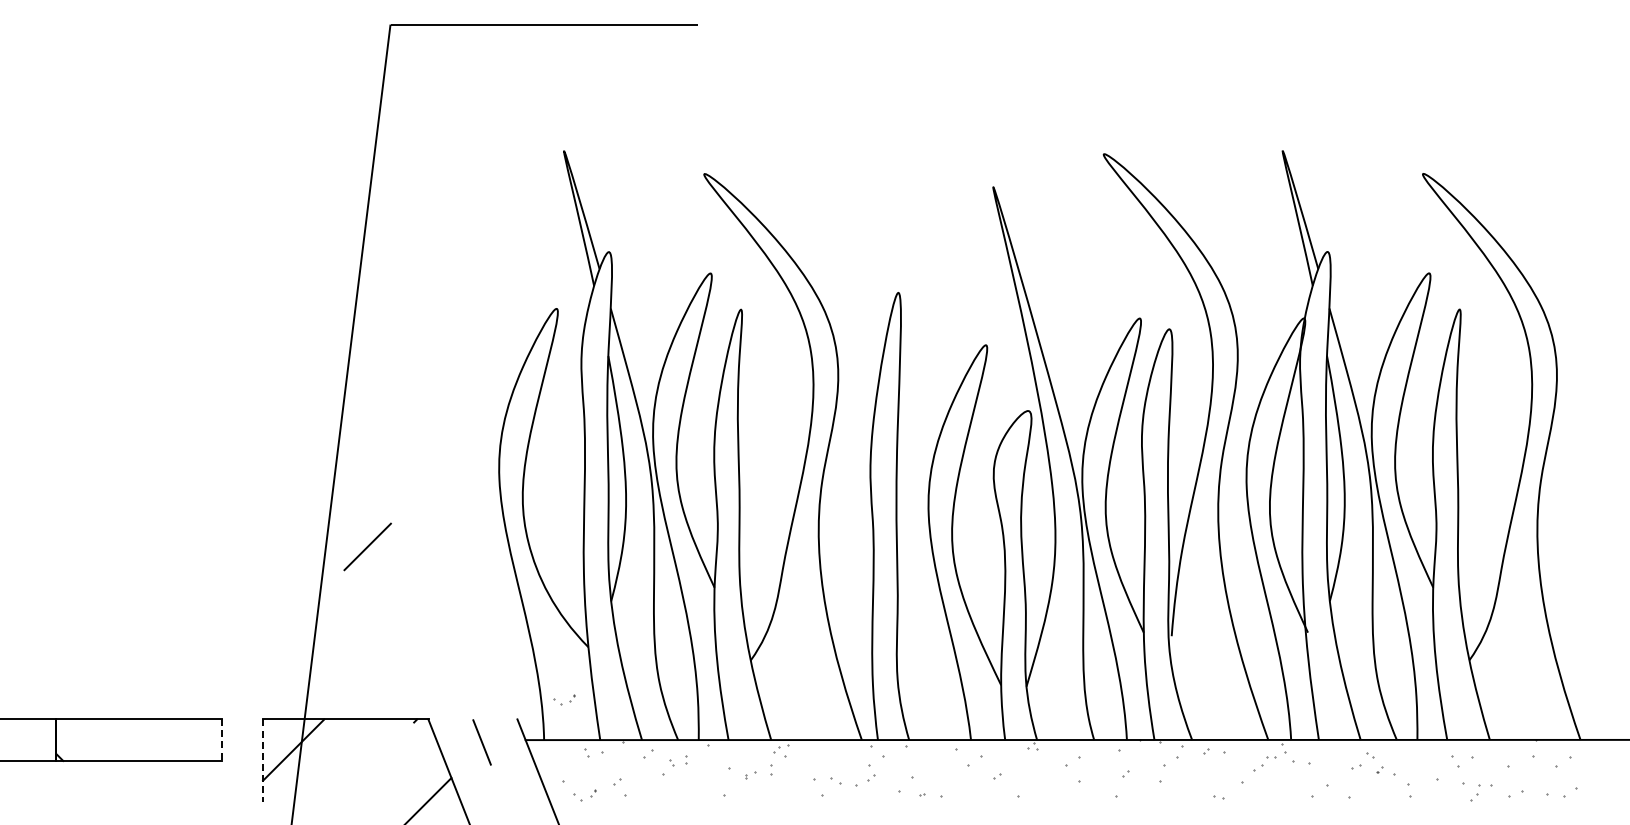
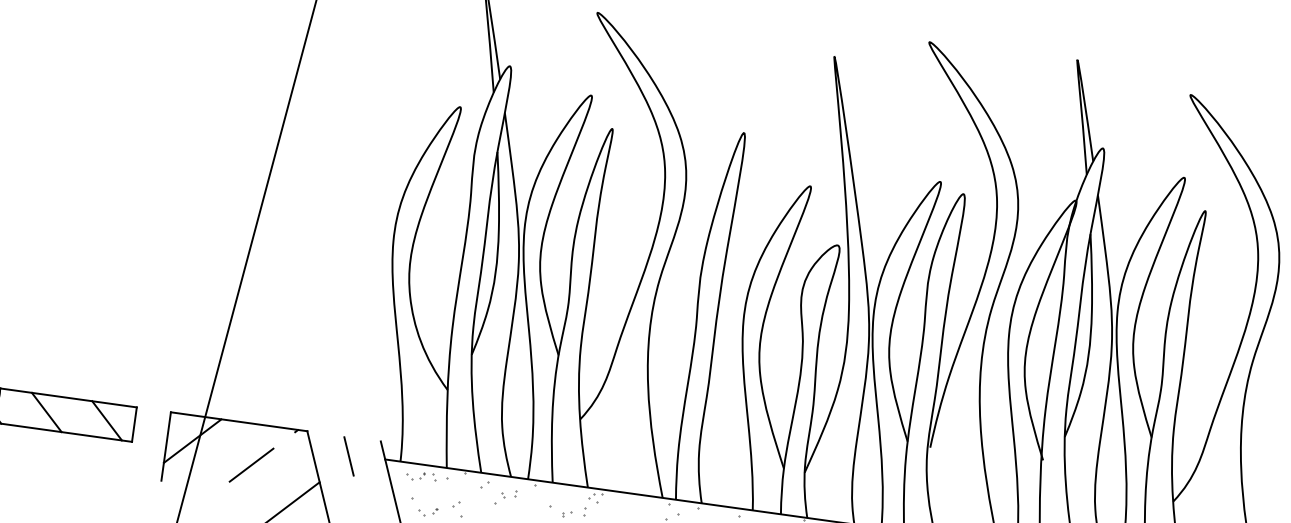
line: (367, 546) -> (251, 464), moved
part: (564, 699) -> (415, 475), moved
line: (115, 739) -> (46, 412), added
line: (188, 739) -> (107, 420), added
line: (221, 740) -> (134, 424), dashed -> solid
line: (263, 761) -> (166, 447), dashed -> solid

